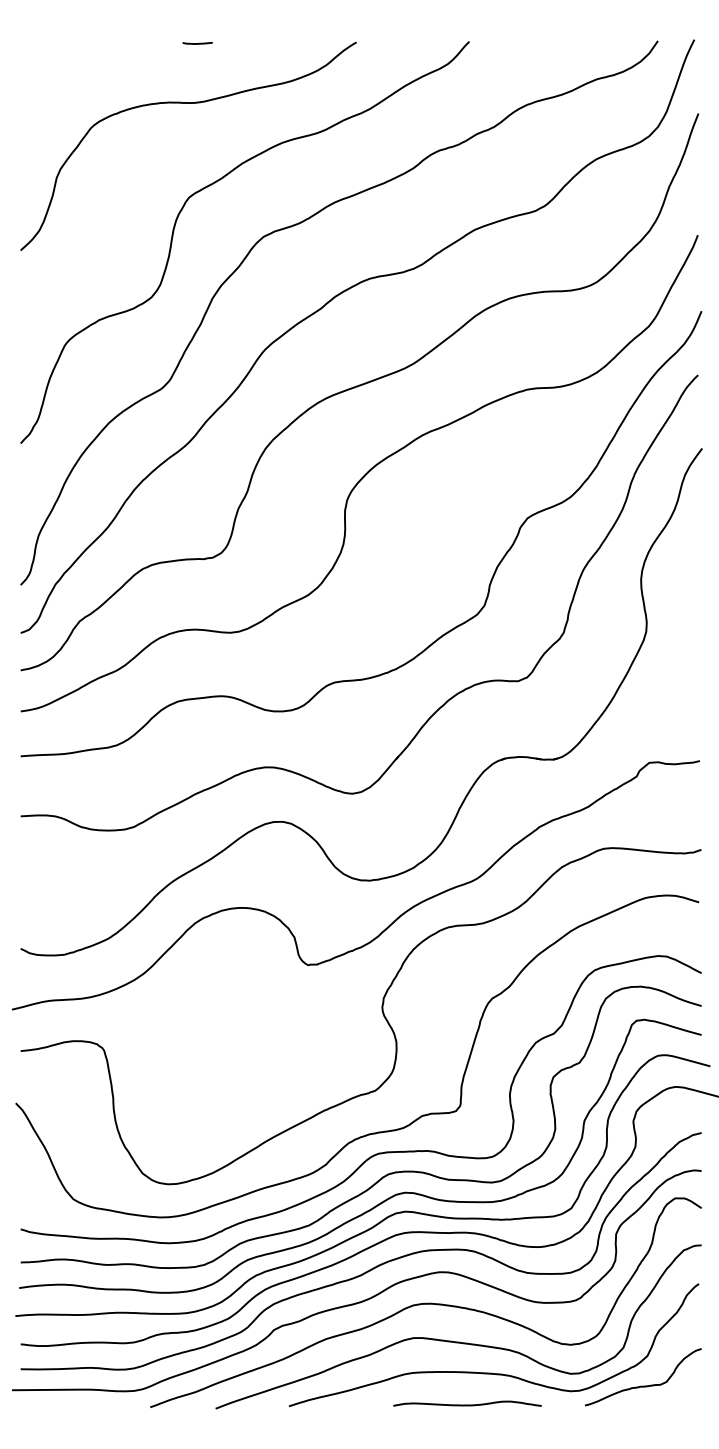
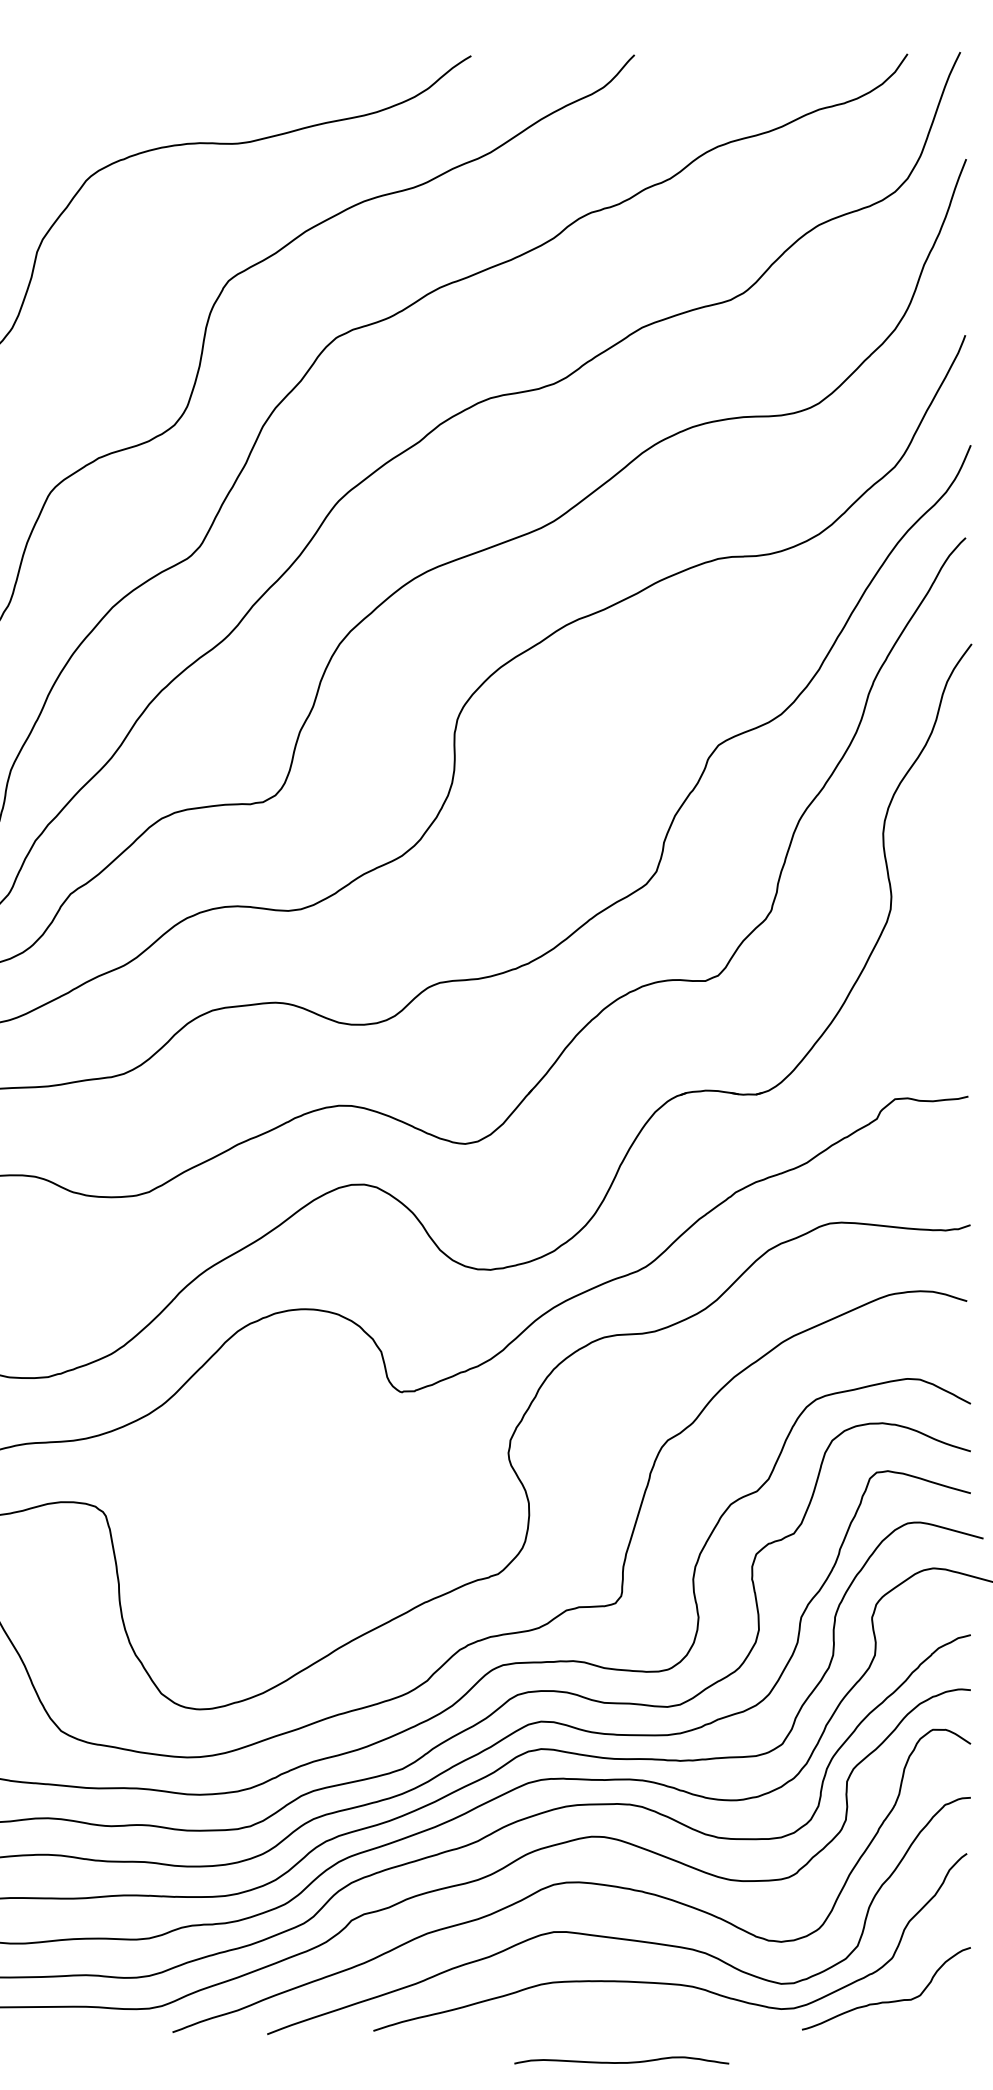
line: (197, 43) -> (240, 57), removed
curve: (467, 1404) -> (621, 2061), moved

